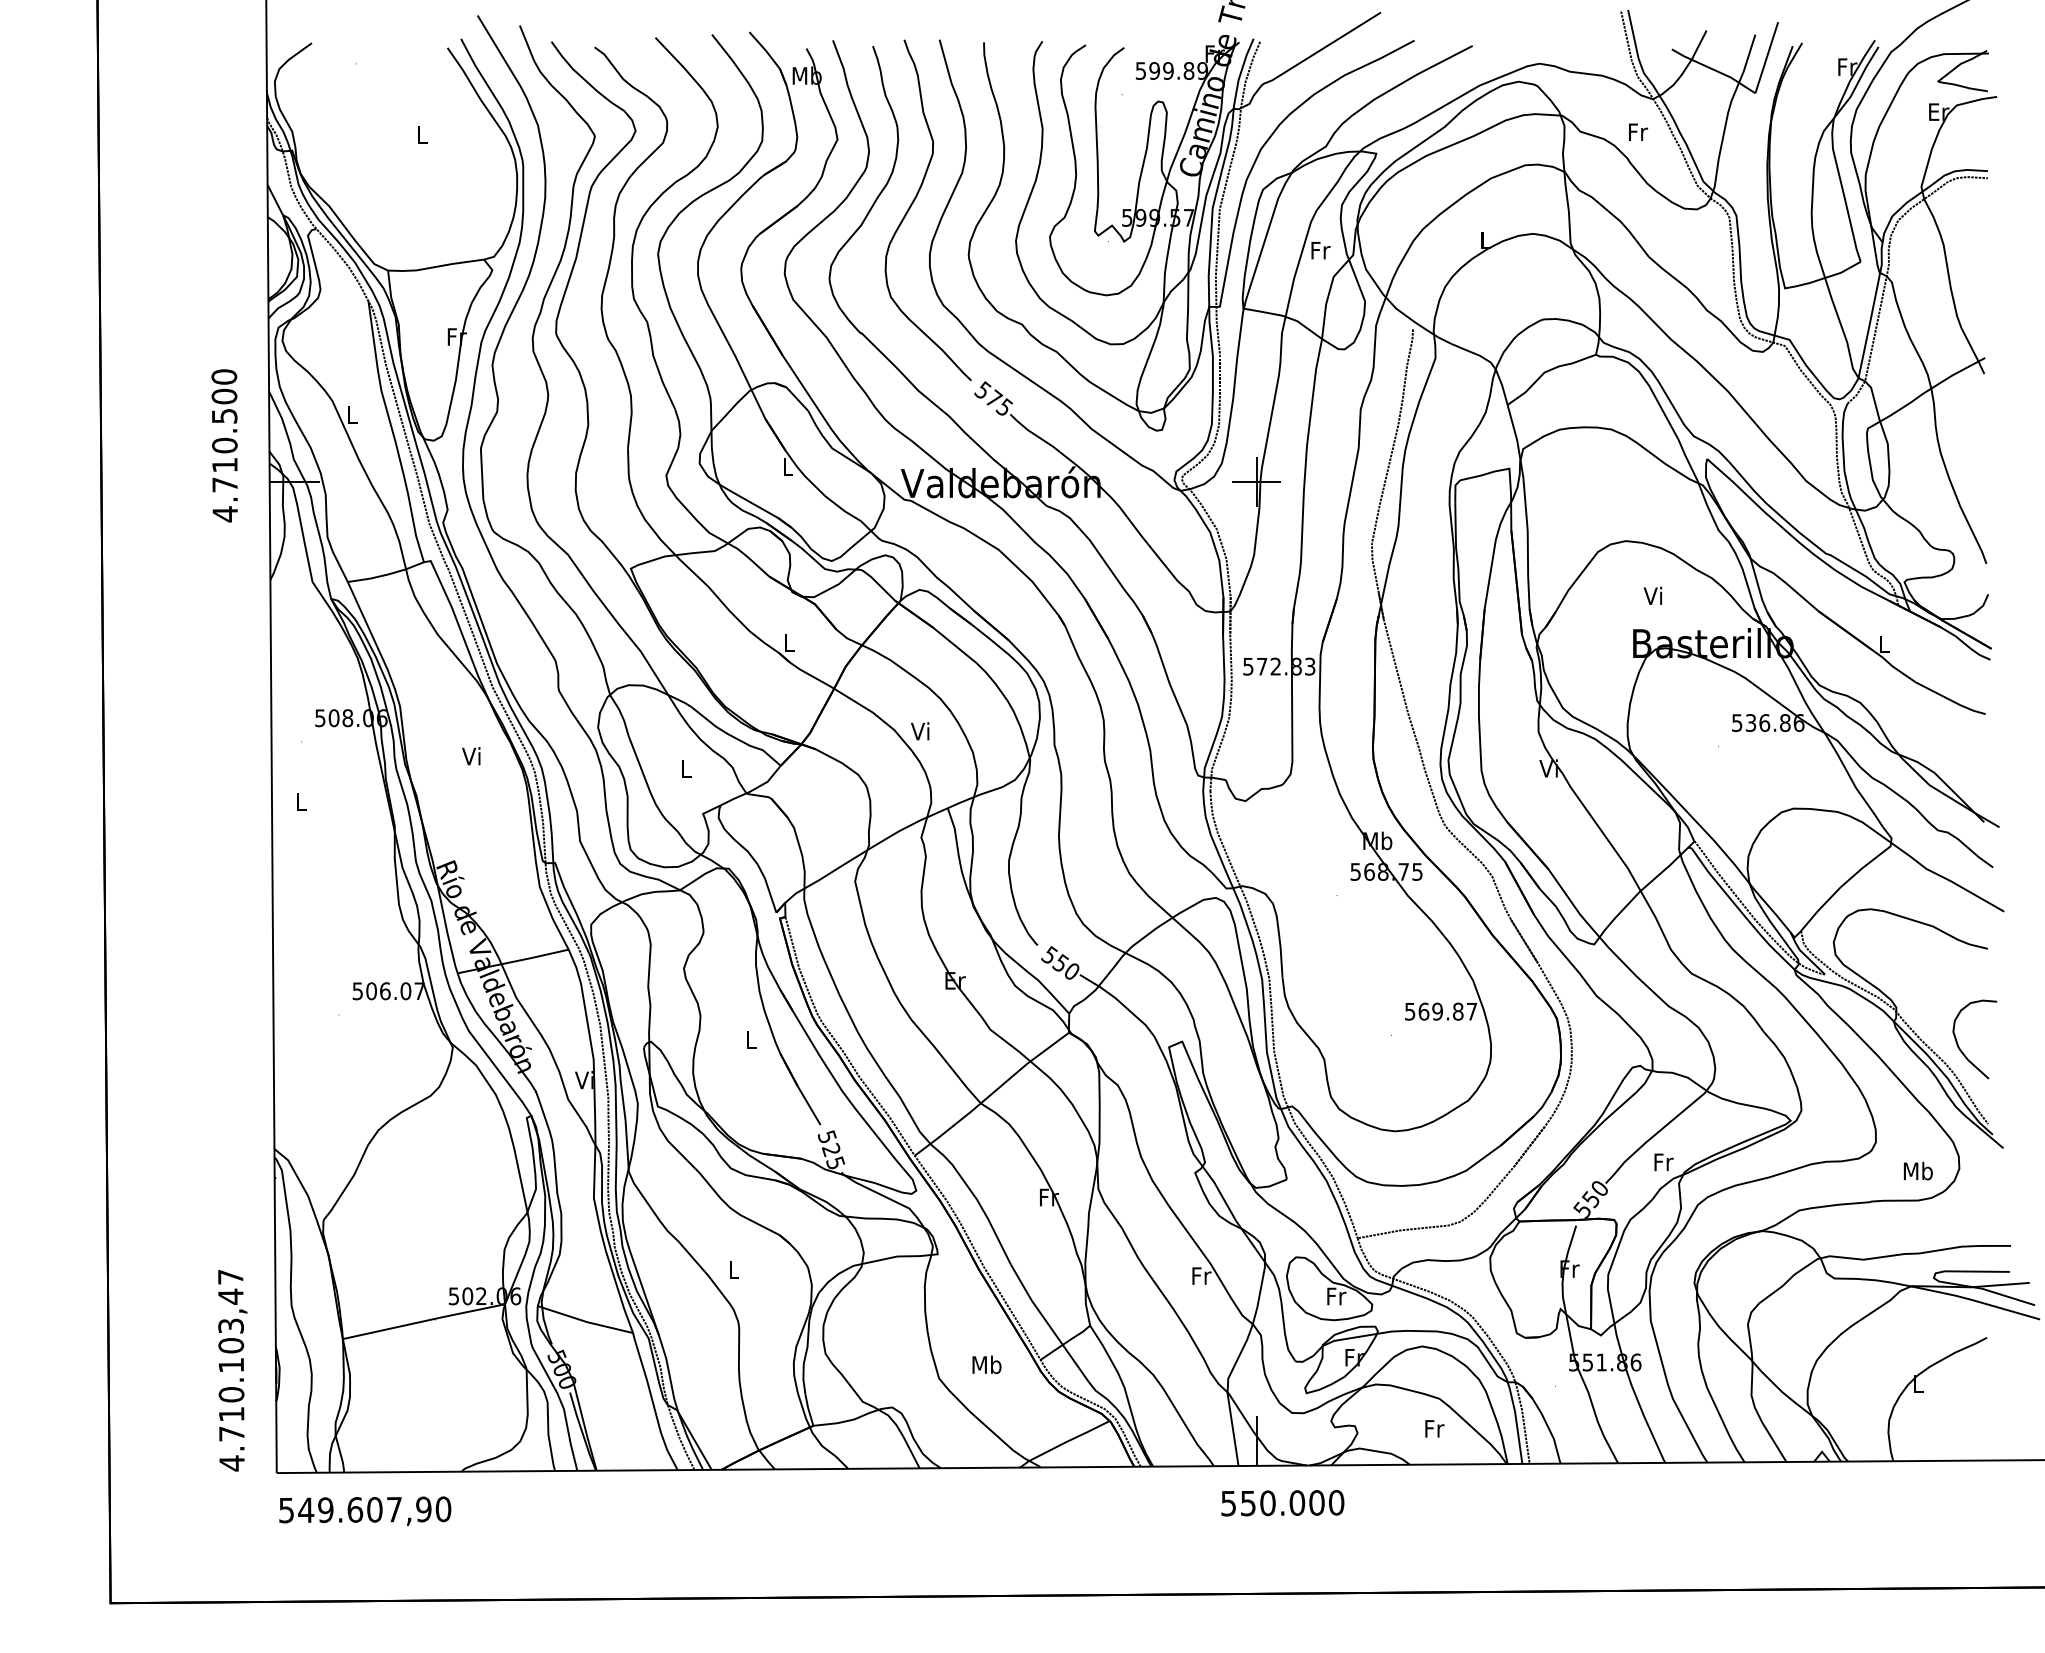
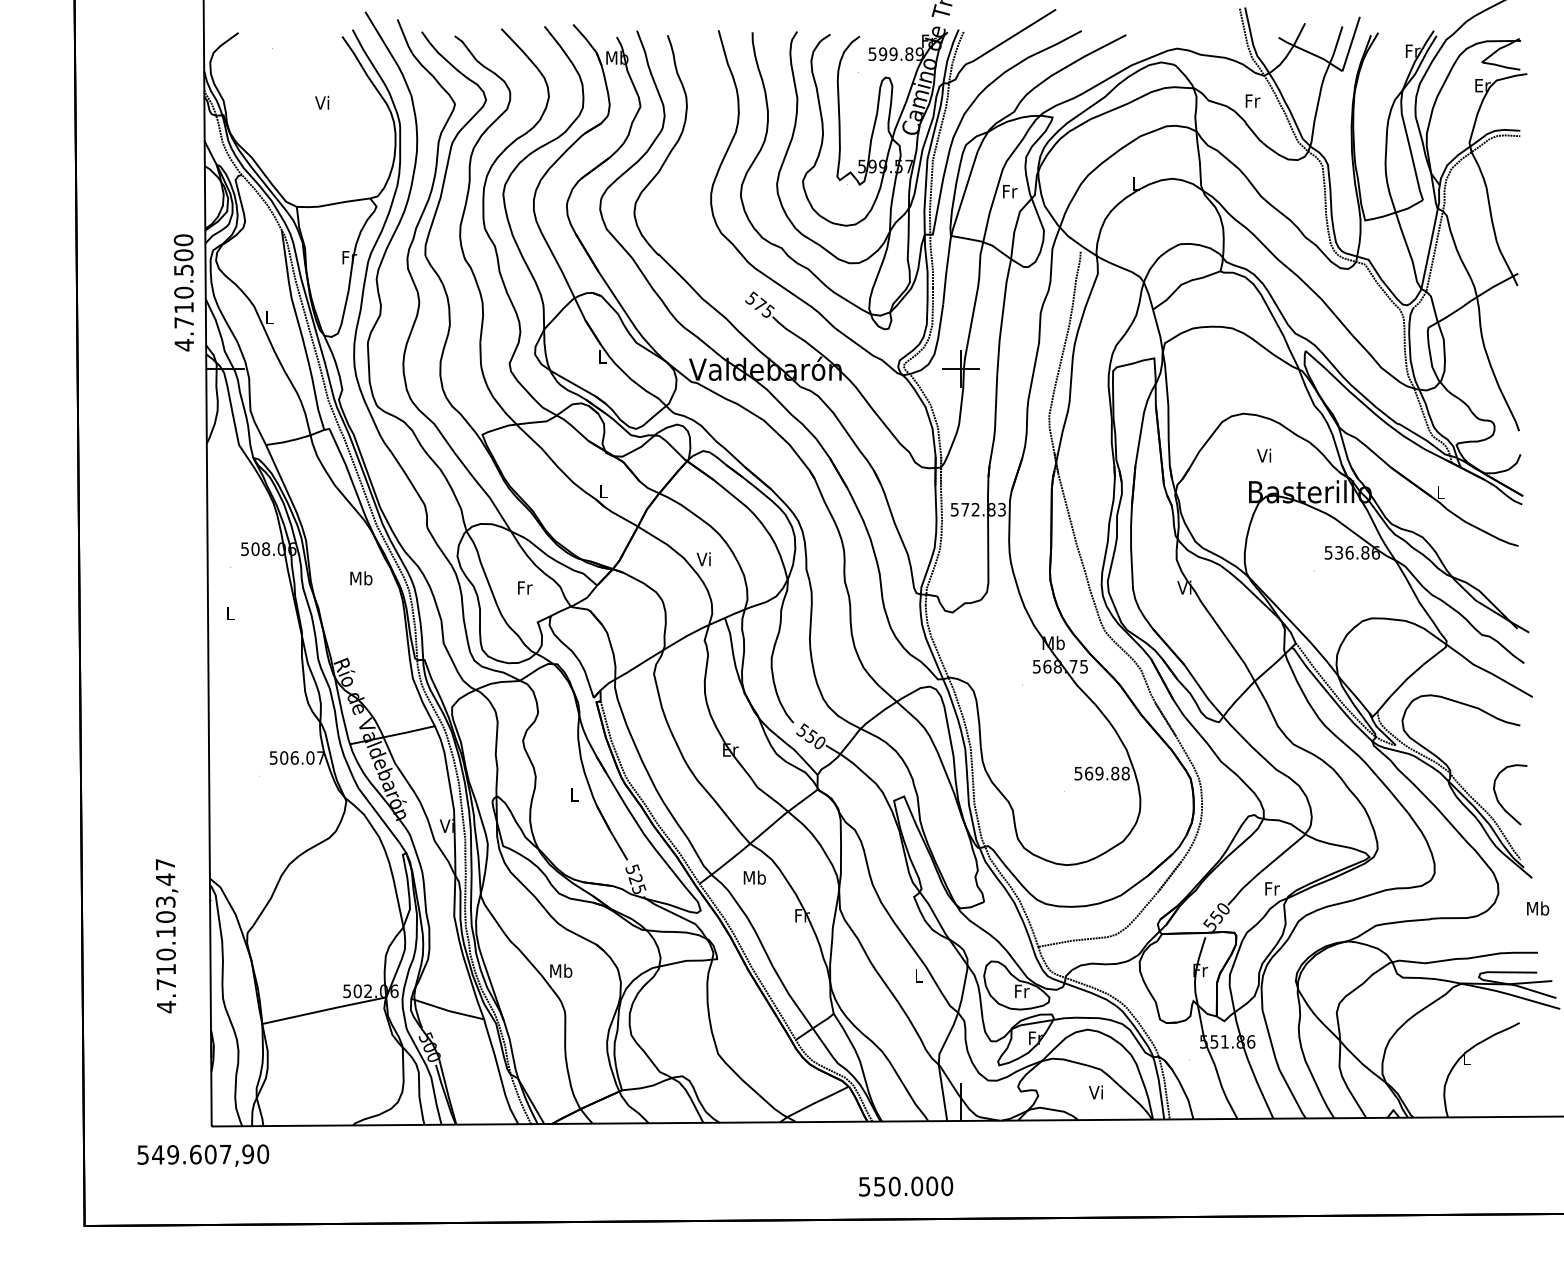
text: (421, 134) -> (322, 102), L -> Vi
part: (914, 202) -> (699, 154), removed
text: (224, 445) -> (183, 292), moved
text: (472, 756) -> (361, 578), Vi -> Mb
text: (687, 768) -> (525, 587), L -> Fr
text: (1471, 1011) -> (1125, 773), 569.87 -> 569.88
text: (1918, 1171) -> (1538, 908), moved
text: (734, 1269) -> (561, 970), L -> Mb
text: (1202, 1275) -> (919, 975), Fr -> L
text: (986, 1364) -> (754, 877), moved
text: (233, 1371) -> (167, 936), moved
text: (1433, 1428) -> (1096, 1092), Fr -> Vi
text: (1283, 1503) -> (906, 1186), moved
text: (365, 1511) -> (203, 1155), moved

